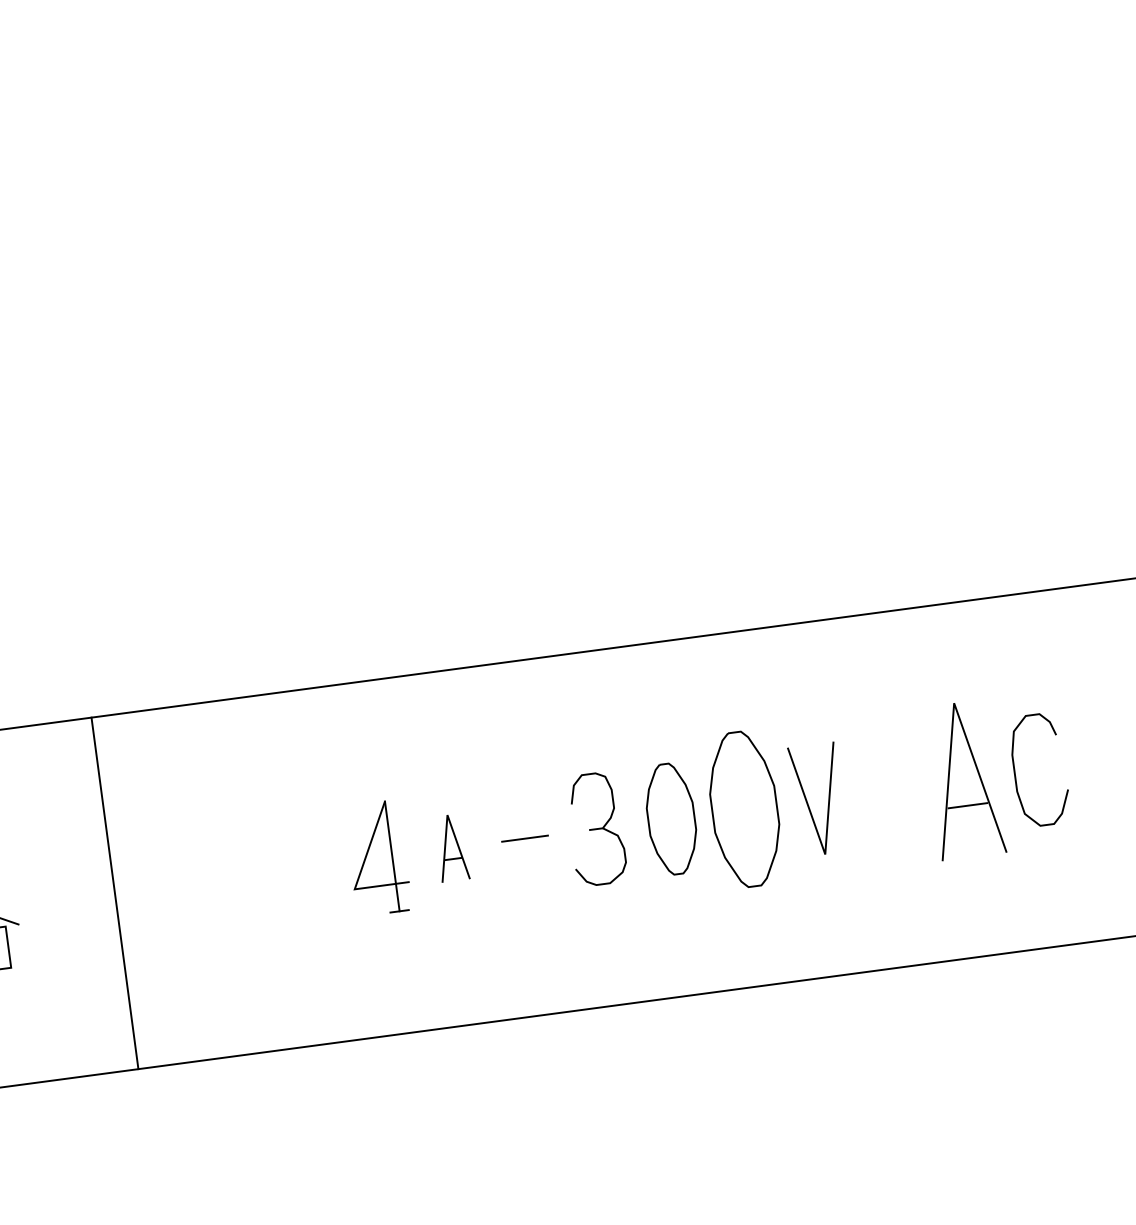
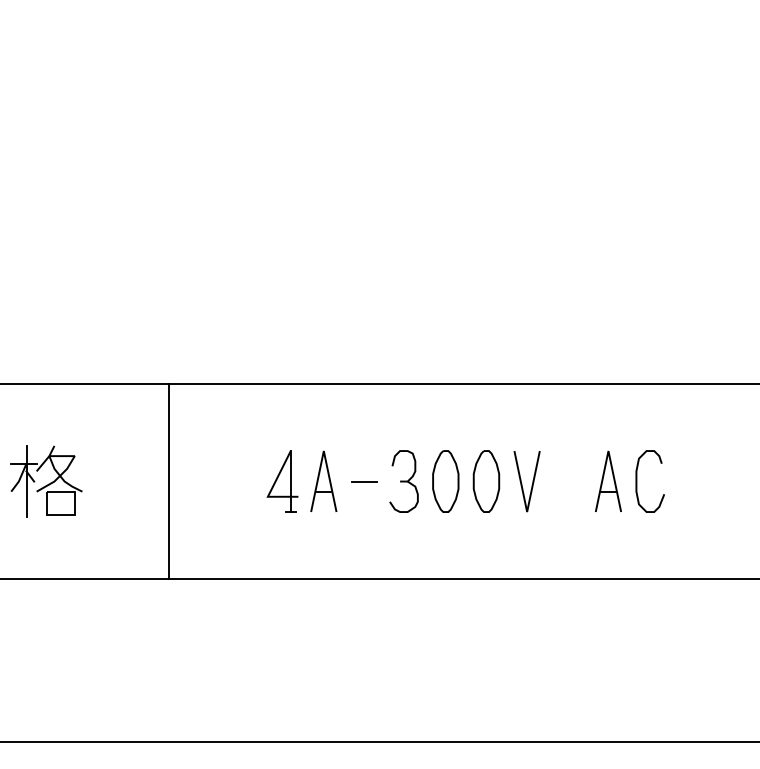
part: (964, 779) -> (608, 481), size x0.71
part: (744, 809) -> (486, 481), size x0.71
part: (450, 846) -> (323, 480), size x1.67
line: (114, 893) -> (168, 481), moved

